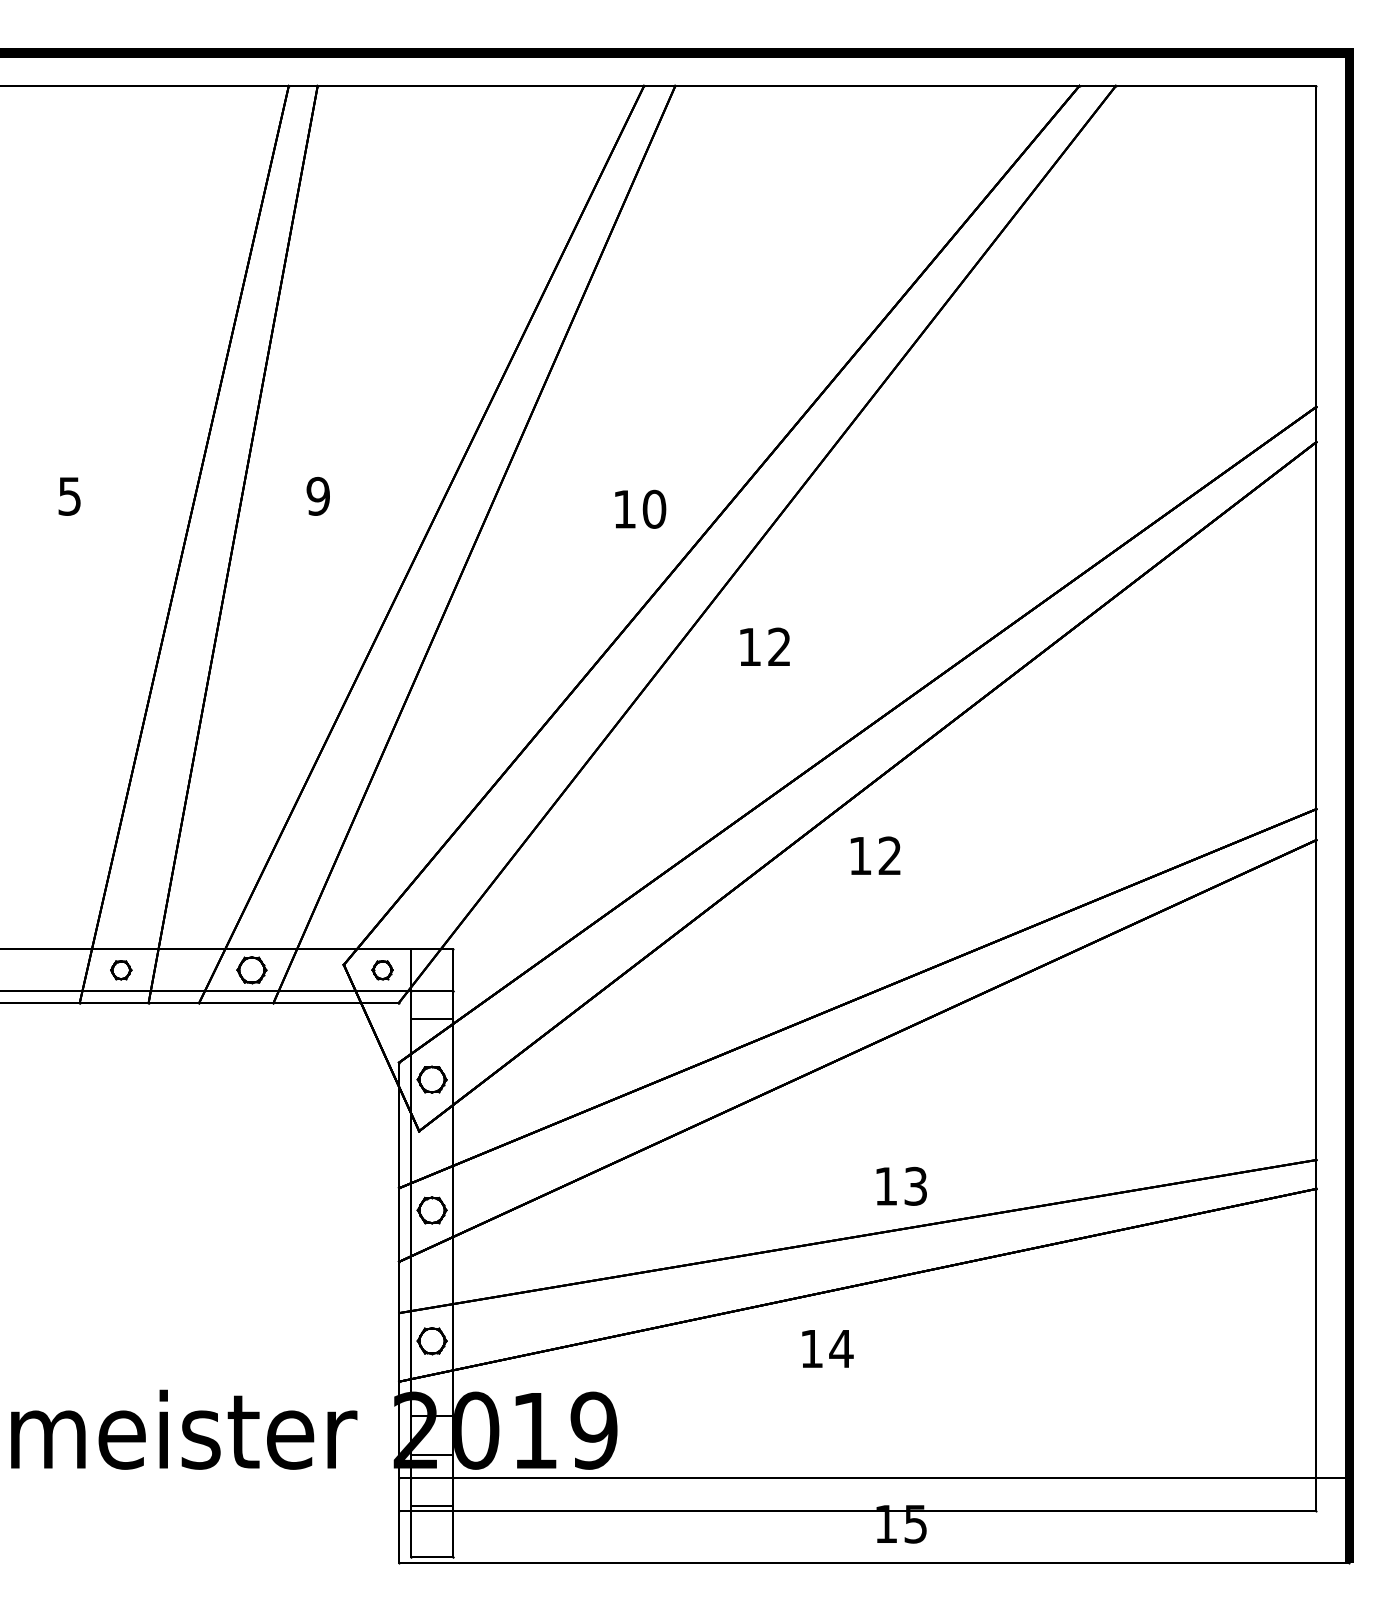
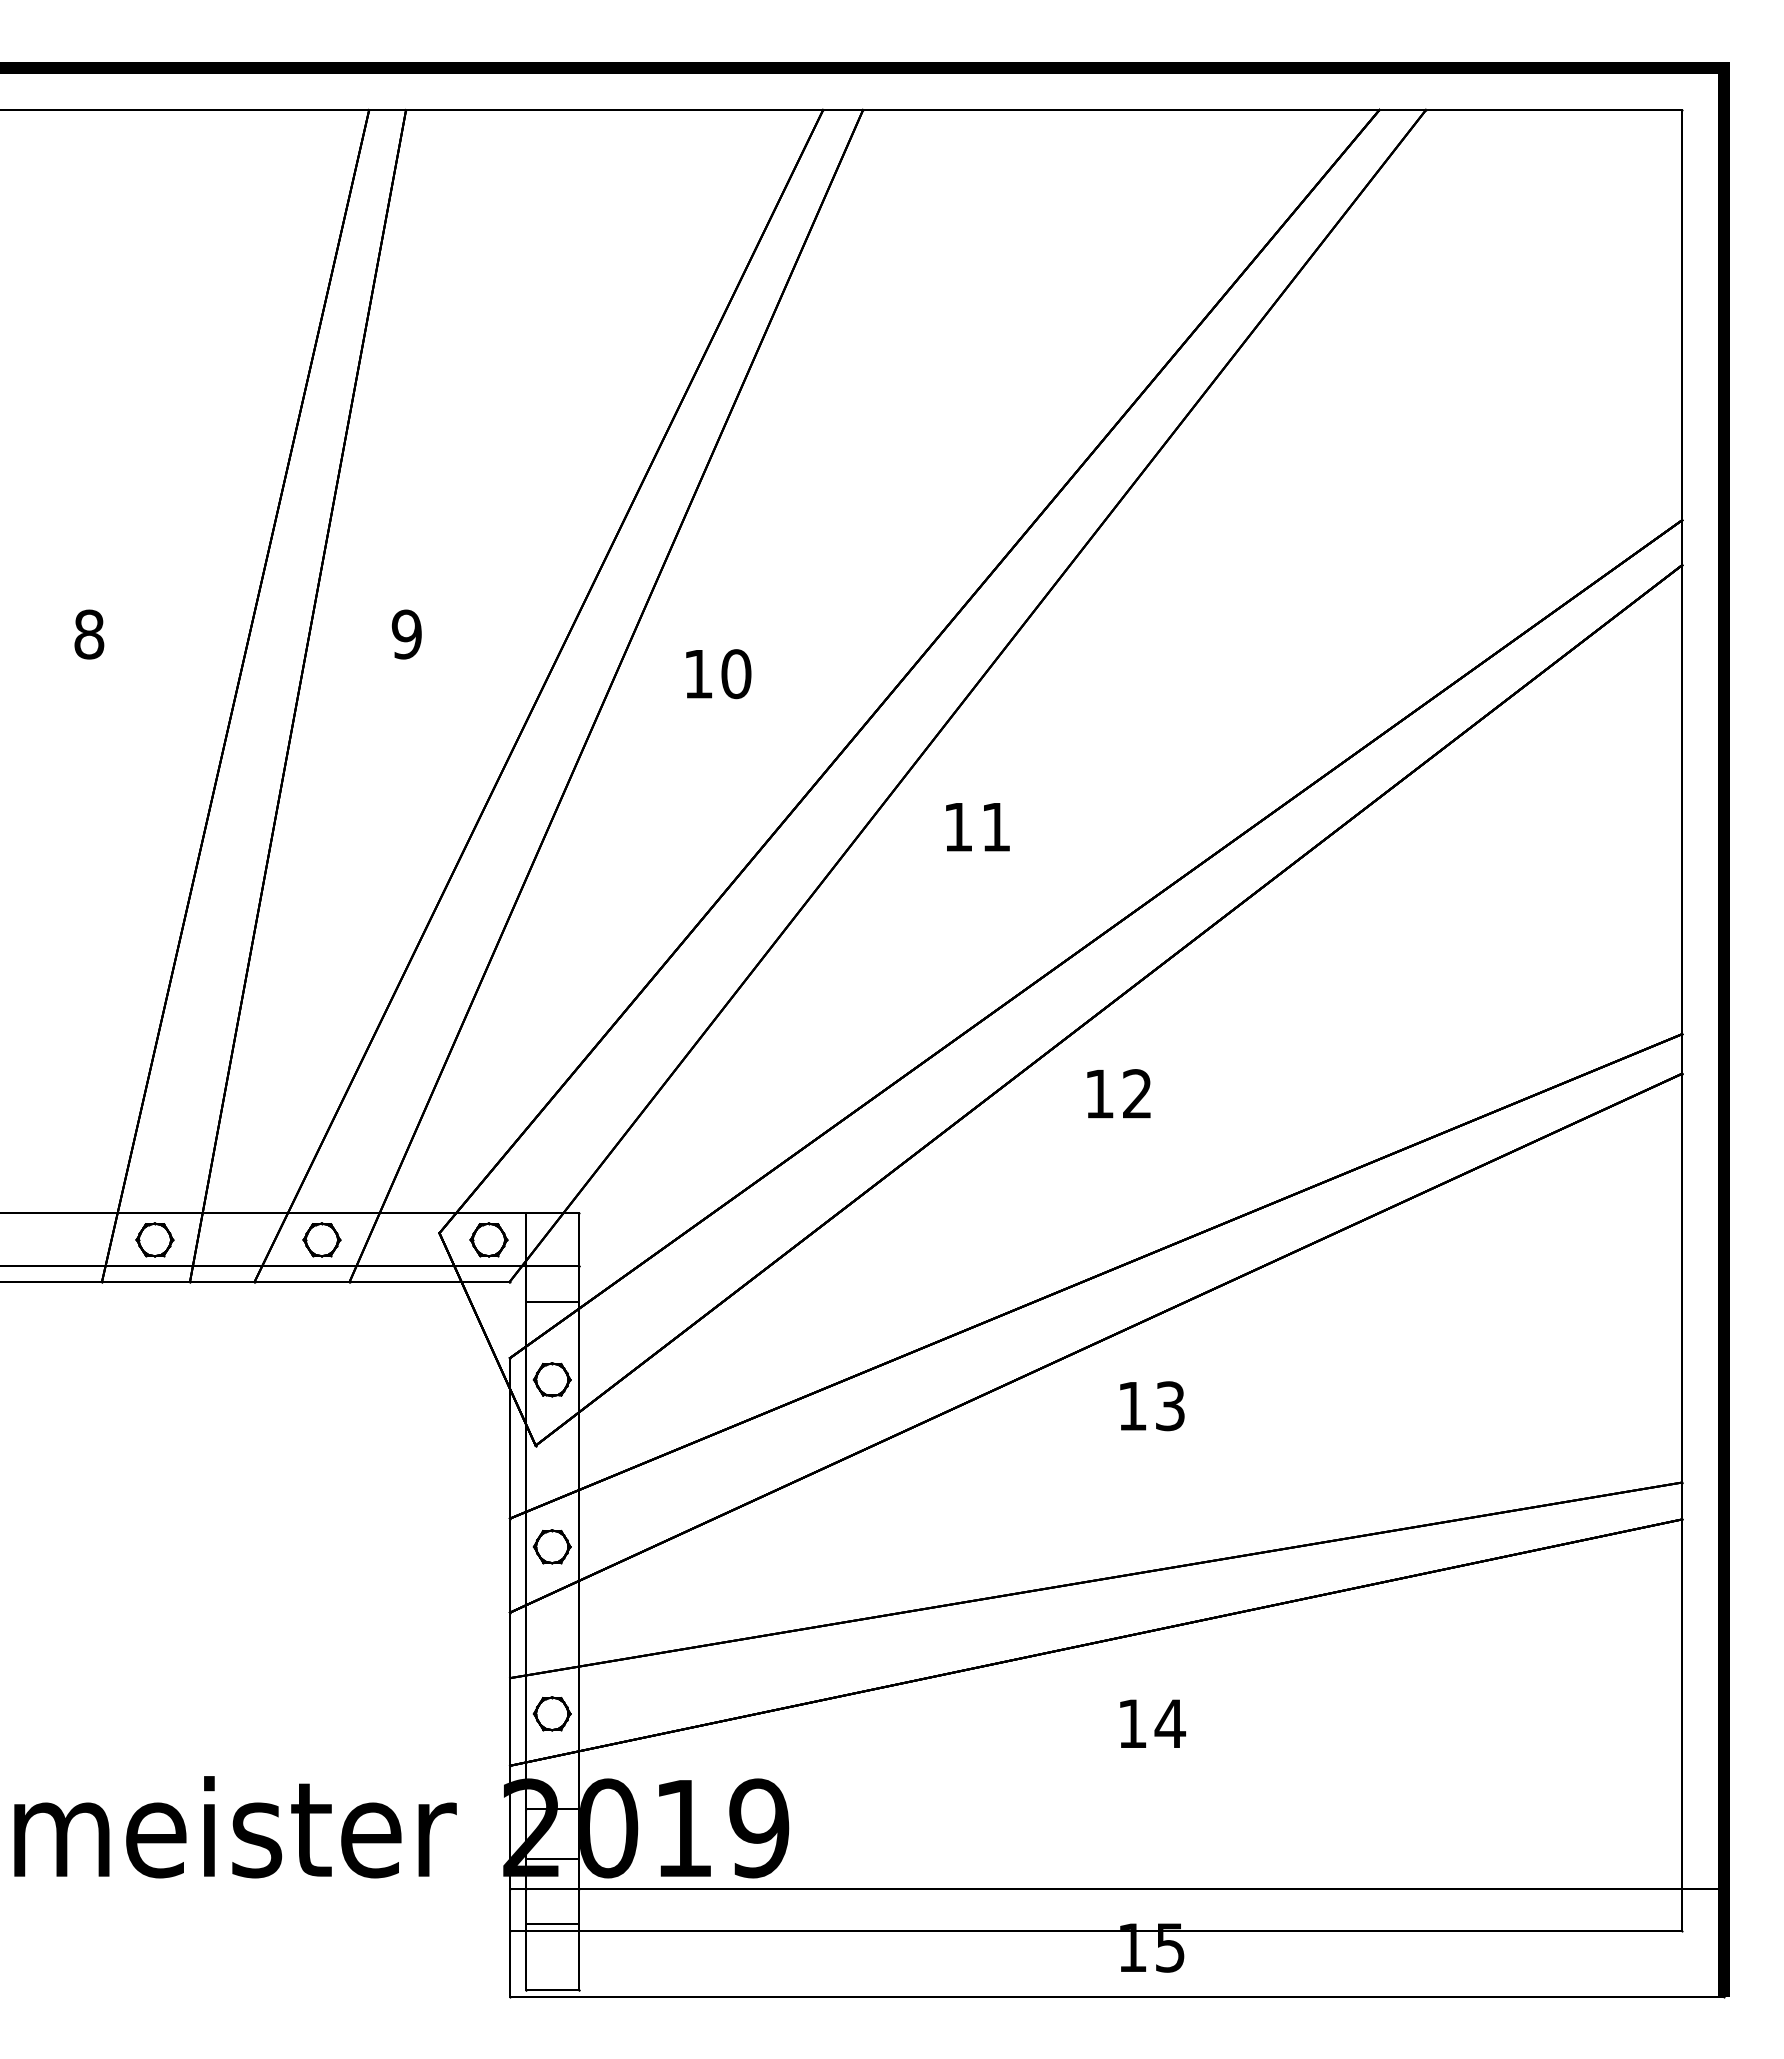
text: (69, 496) -> (89, 634), 5 -> 8
text: (640, 509) -> (718, 674), moved
text: (778, 646) -> (995, 826), 12 -> 11
part: (120, 969) -> (154, 1239), size x1.43
part: (382, 969) -> (488, 1239), size x1.43
text: (901, 1186) -> (1152, 1406), moved
text: (827, 1348) -> (1152, 1723), moved

